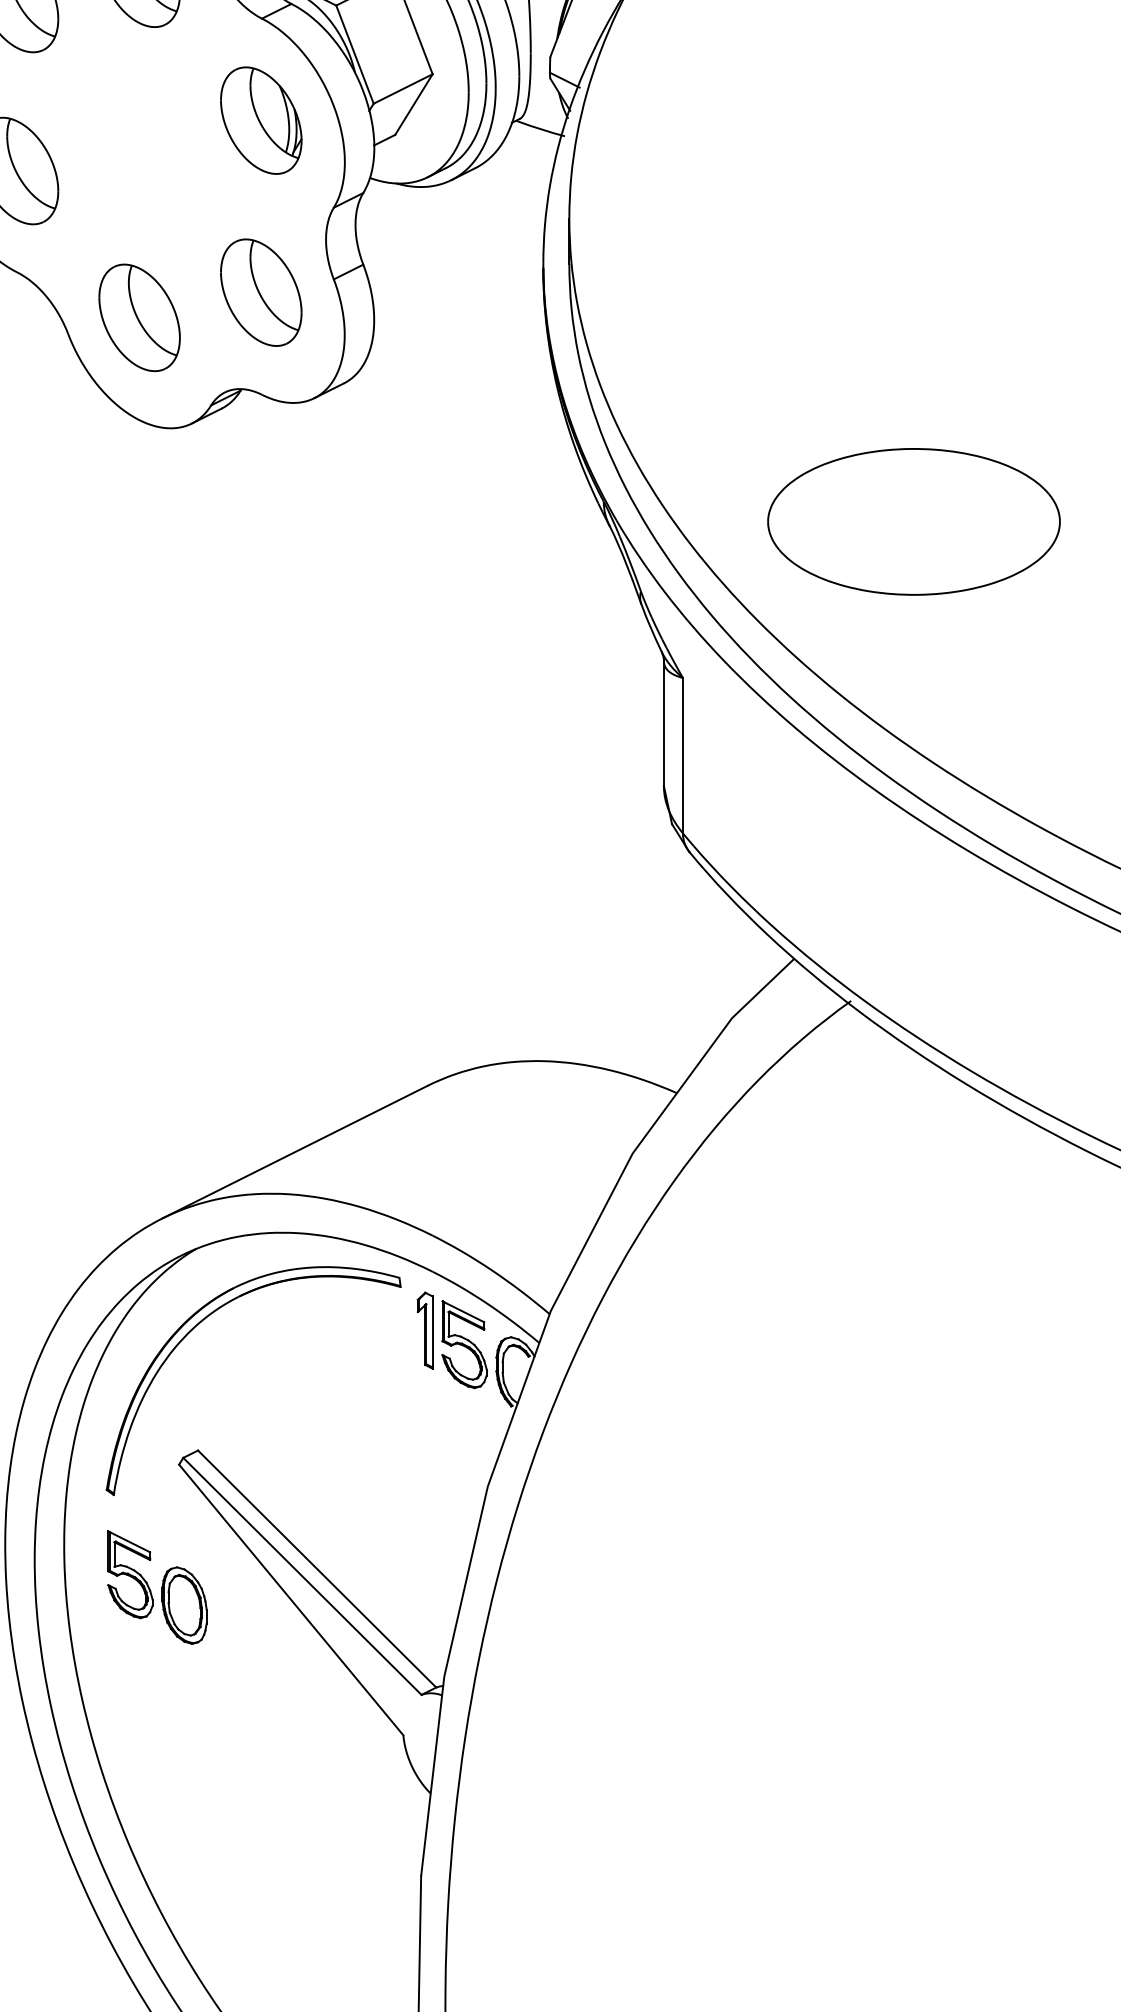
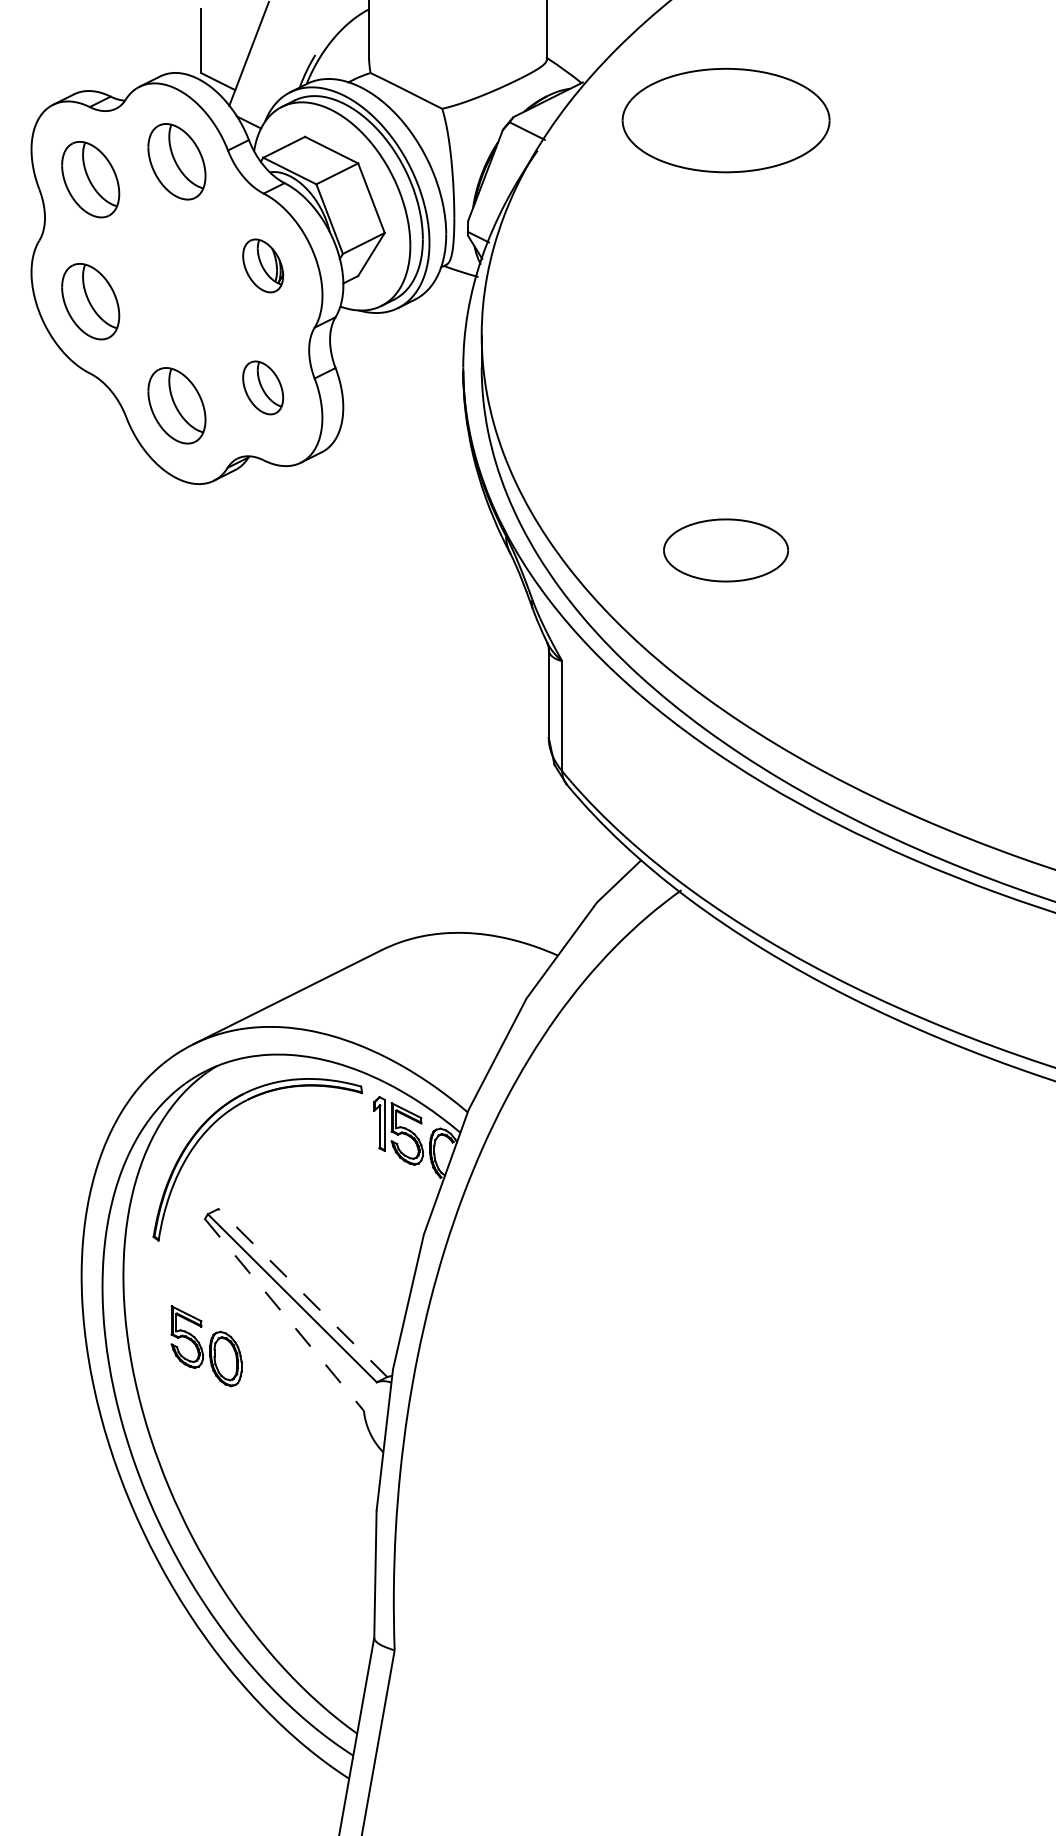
part: (260, 120) -> (262, 265), size x0.7
part: (260, 292) -> (262, 387), size x0.7
part: (913, 521) -> (725, 550), size x0.6
line: (316, 1568) -> (302, 1292), solid -> dashed
part: (157, 1587) -> (206, 1346), moved
line: (291, 1600) -> (284, 1315), solid -> dashed

